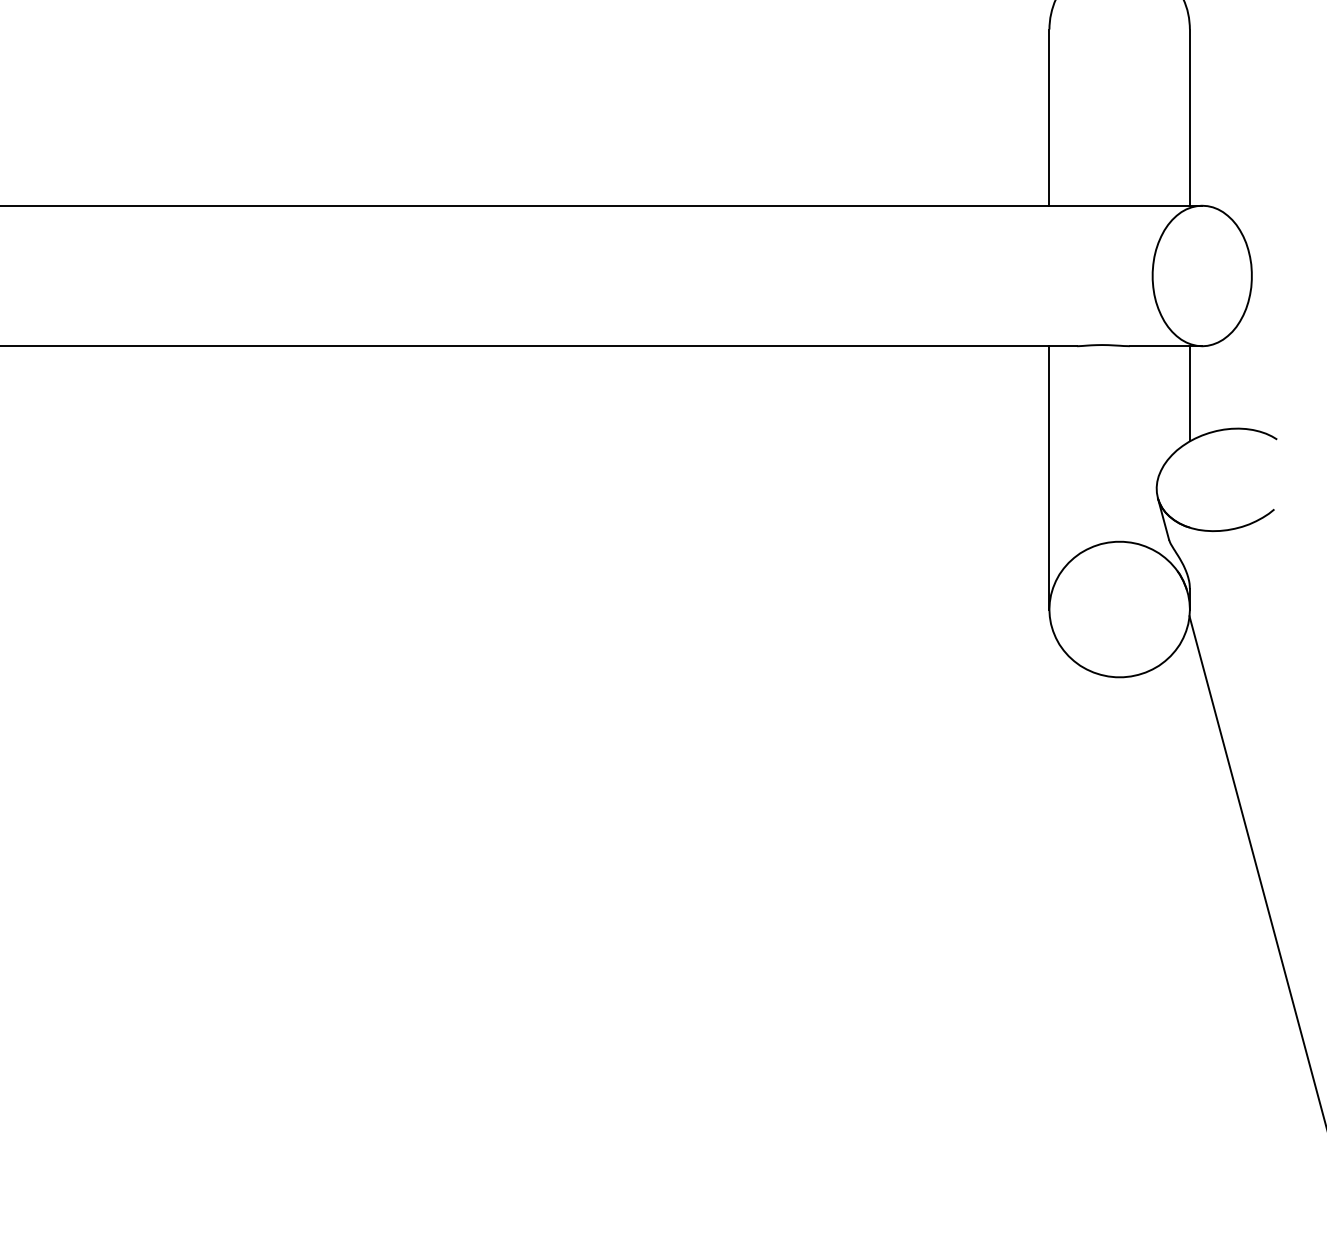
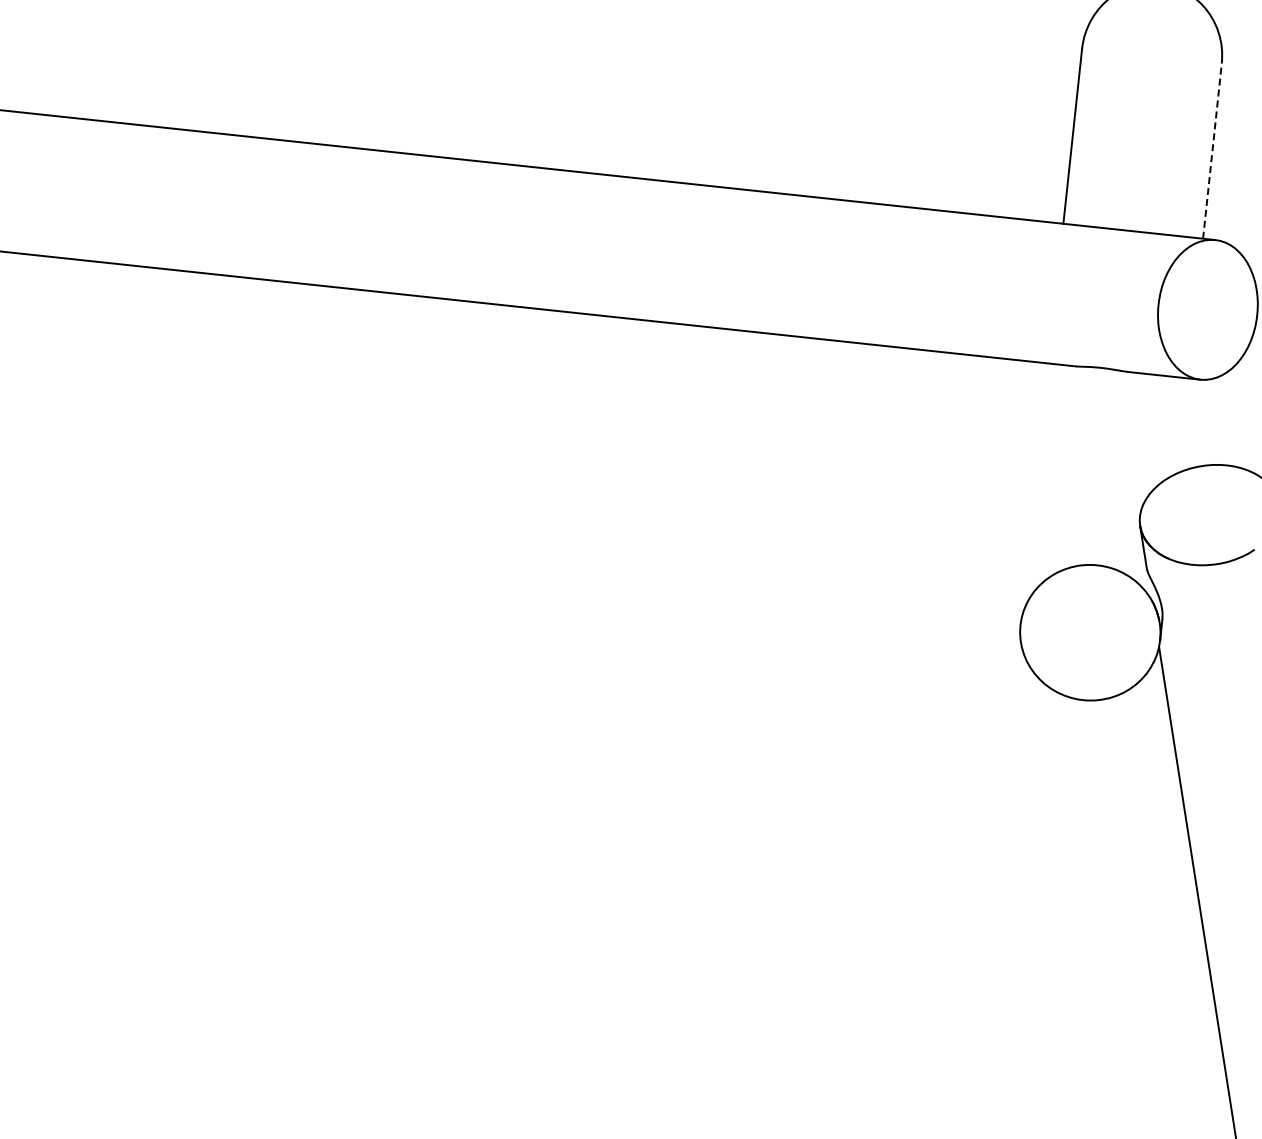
line: (1189, 117) -> (1212, 150), solid -> dashed
line: (1189, 393) -> (1182, 425), removed
line: (1049, 477) -> (1034, 493), removed

